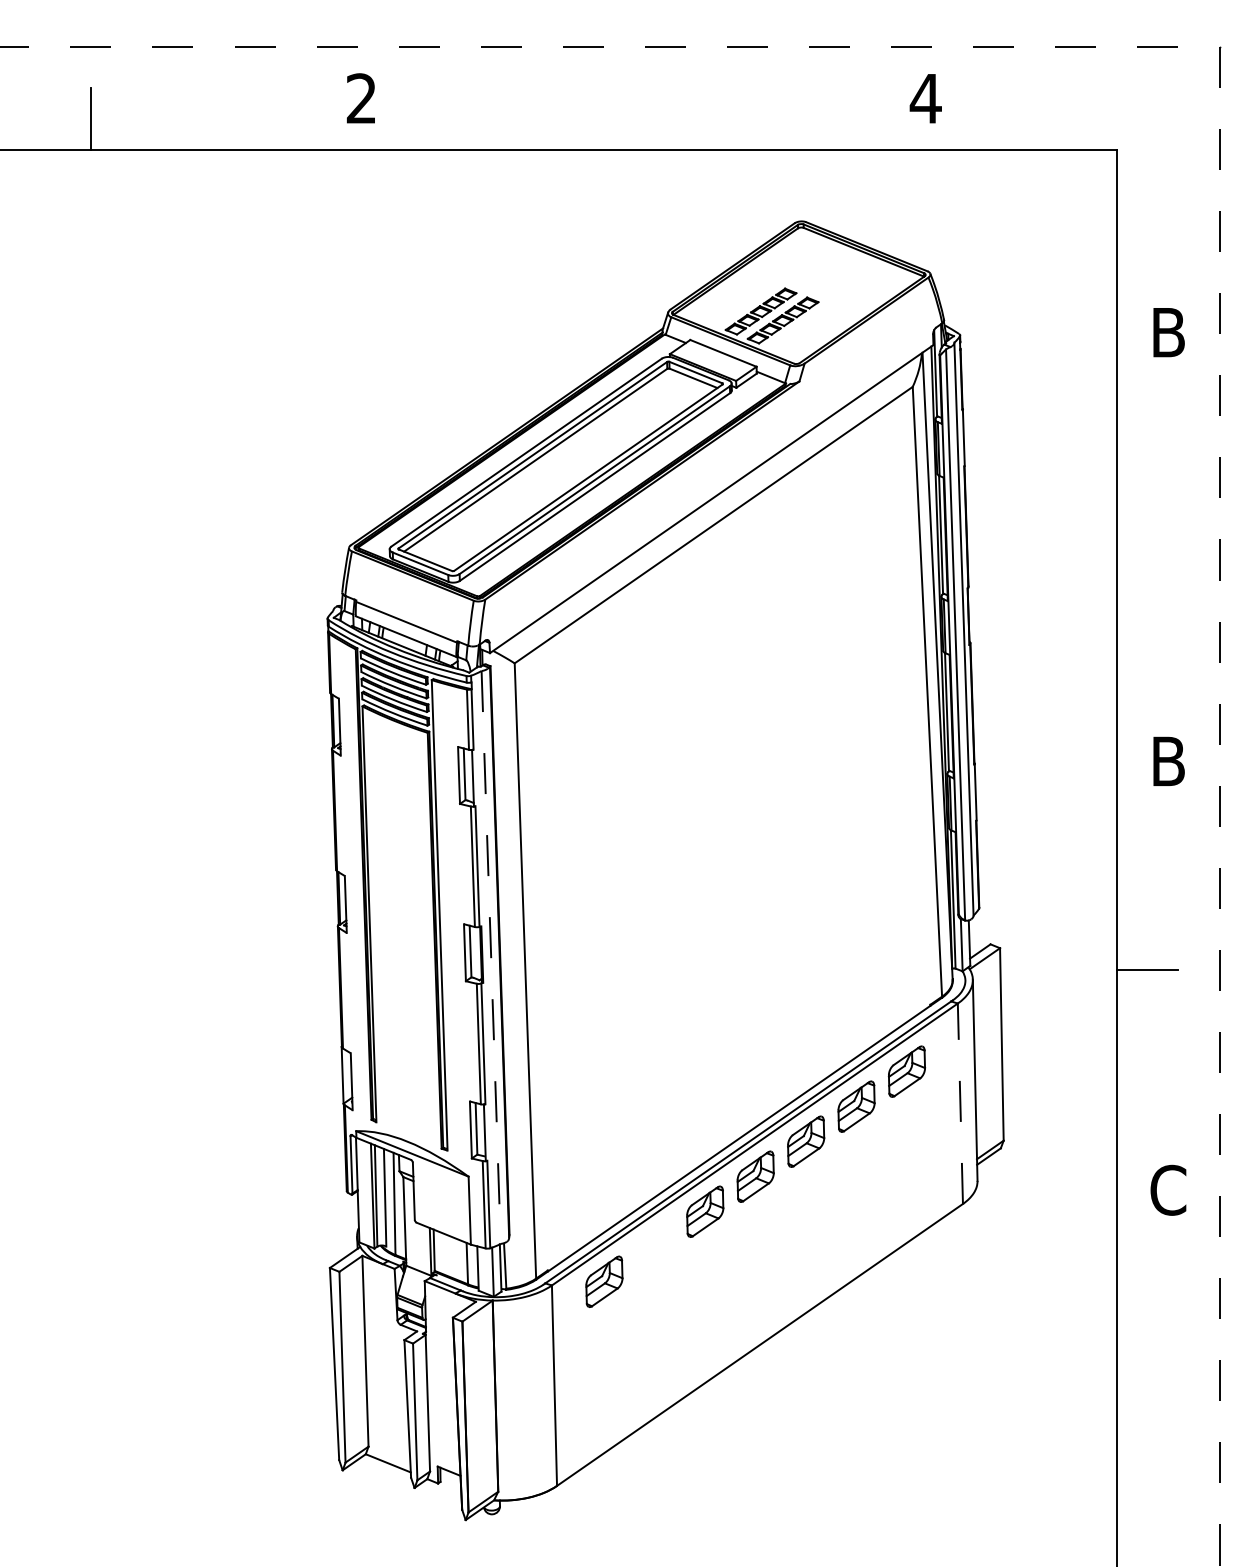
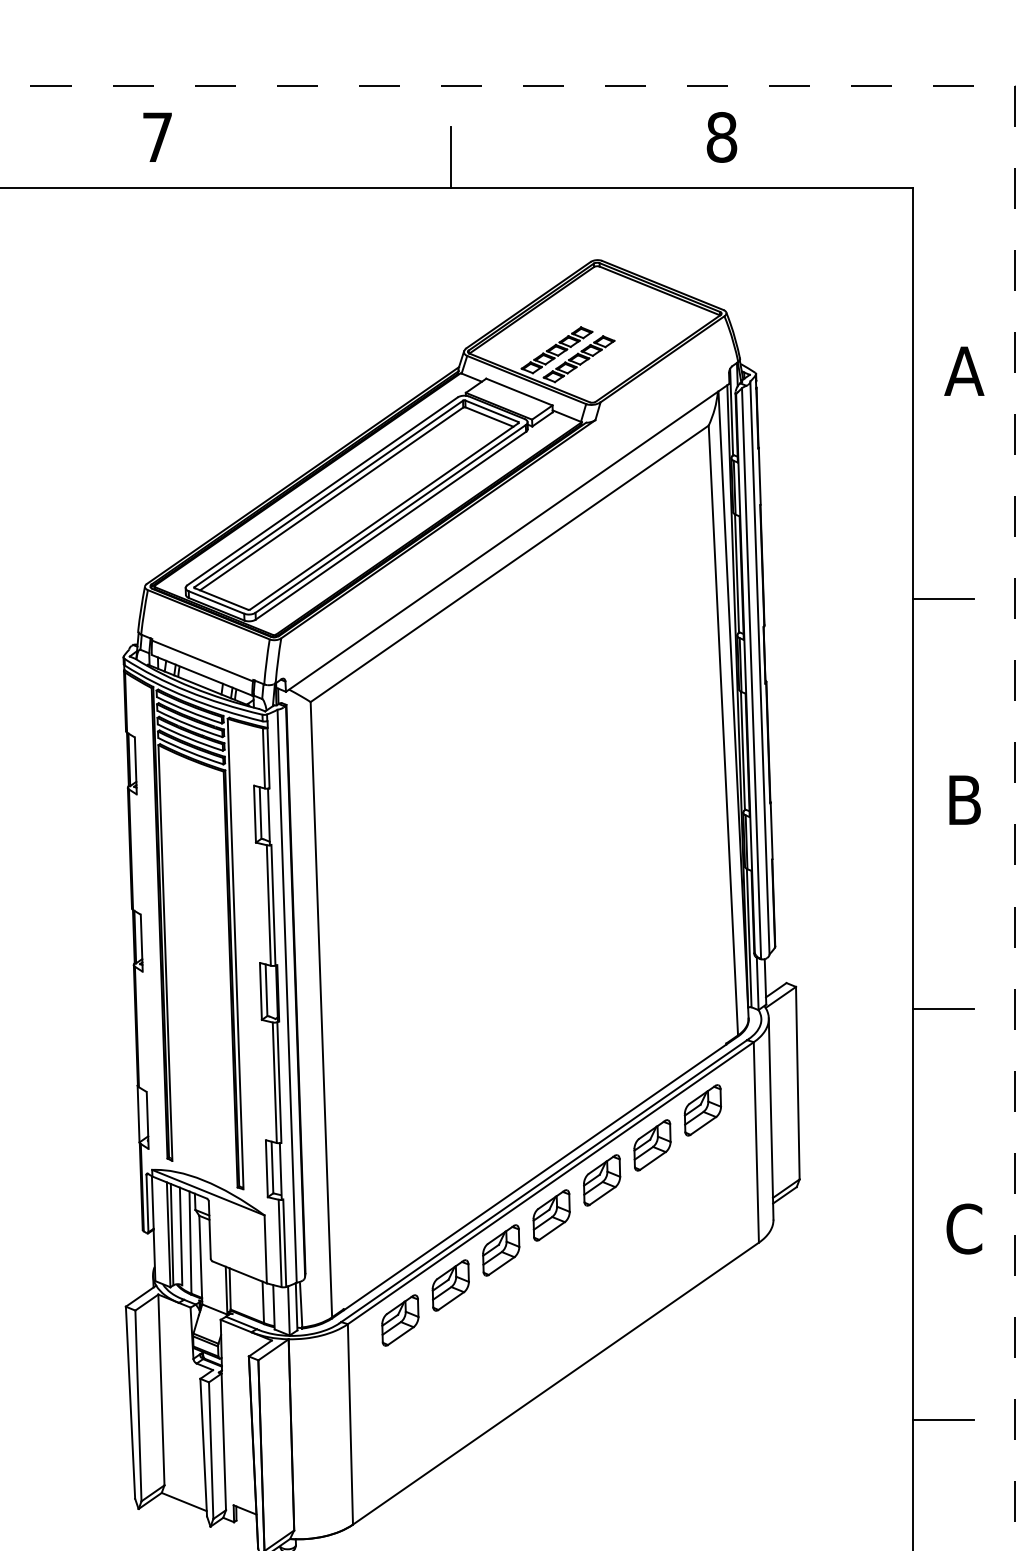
text: (360, 98) -> (156, 137), 2 -> 7
text: (925, 98) -> (721, 137), 4 -> 8
line: (655, 118) -> (451, 157), added
text: (1168, 332) -> (964, 371), B -> A
line: (1147, 560) -> (943, 599), added
line: (491, 957) -> (287, 996), dashed -> solid
line: (960, 1103) -> (756, 1142), dashed -> solid
part: (654, 1246) -> (450, 1285), added
line: (1147, 1380) -> (943, 1419), added

